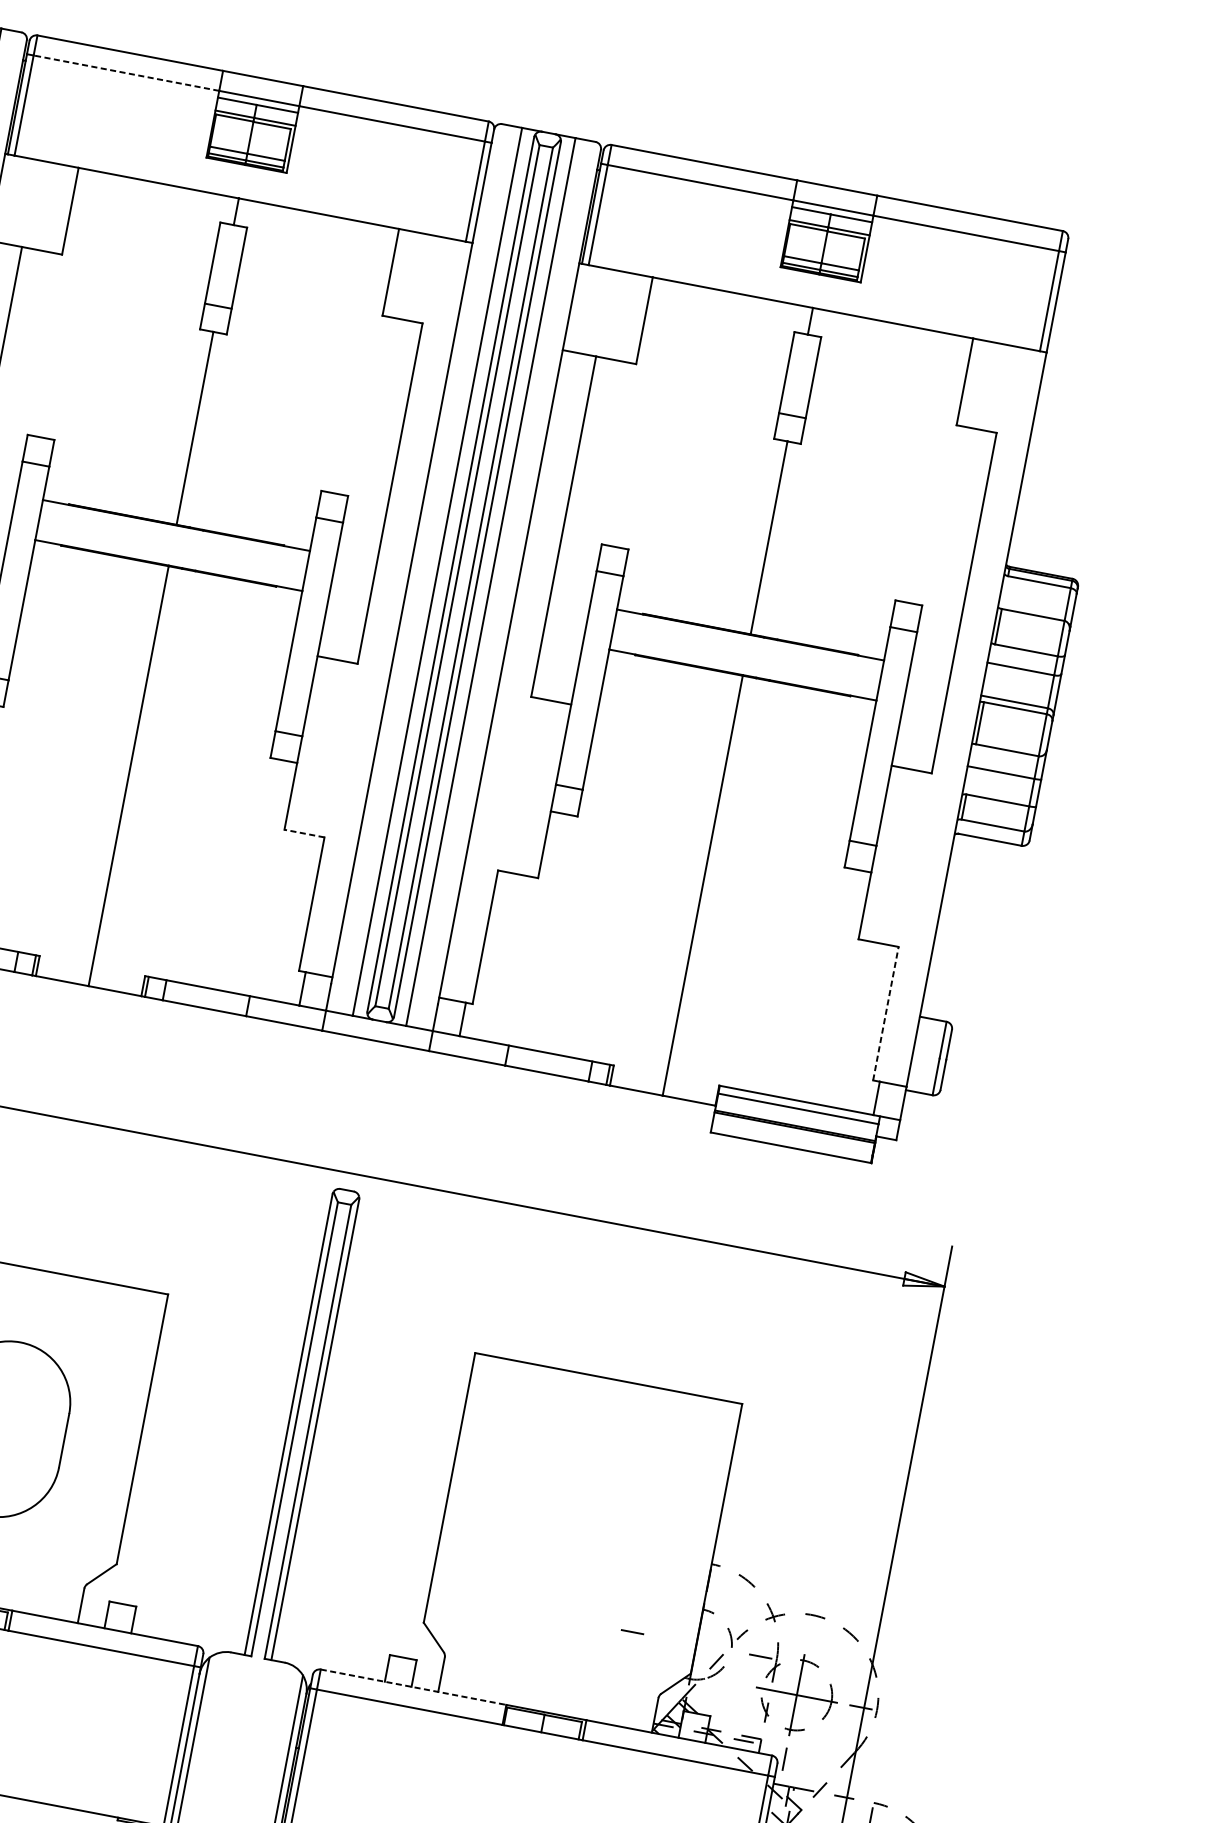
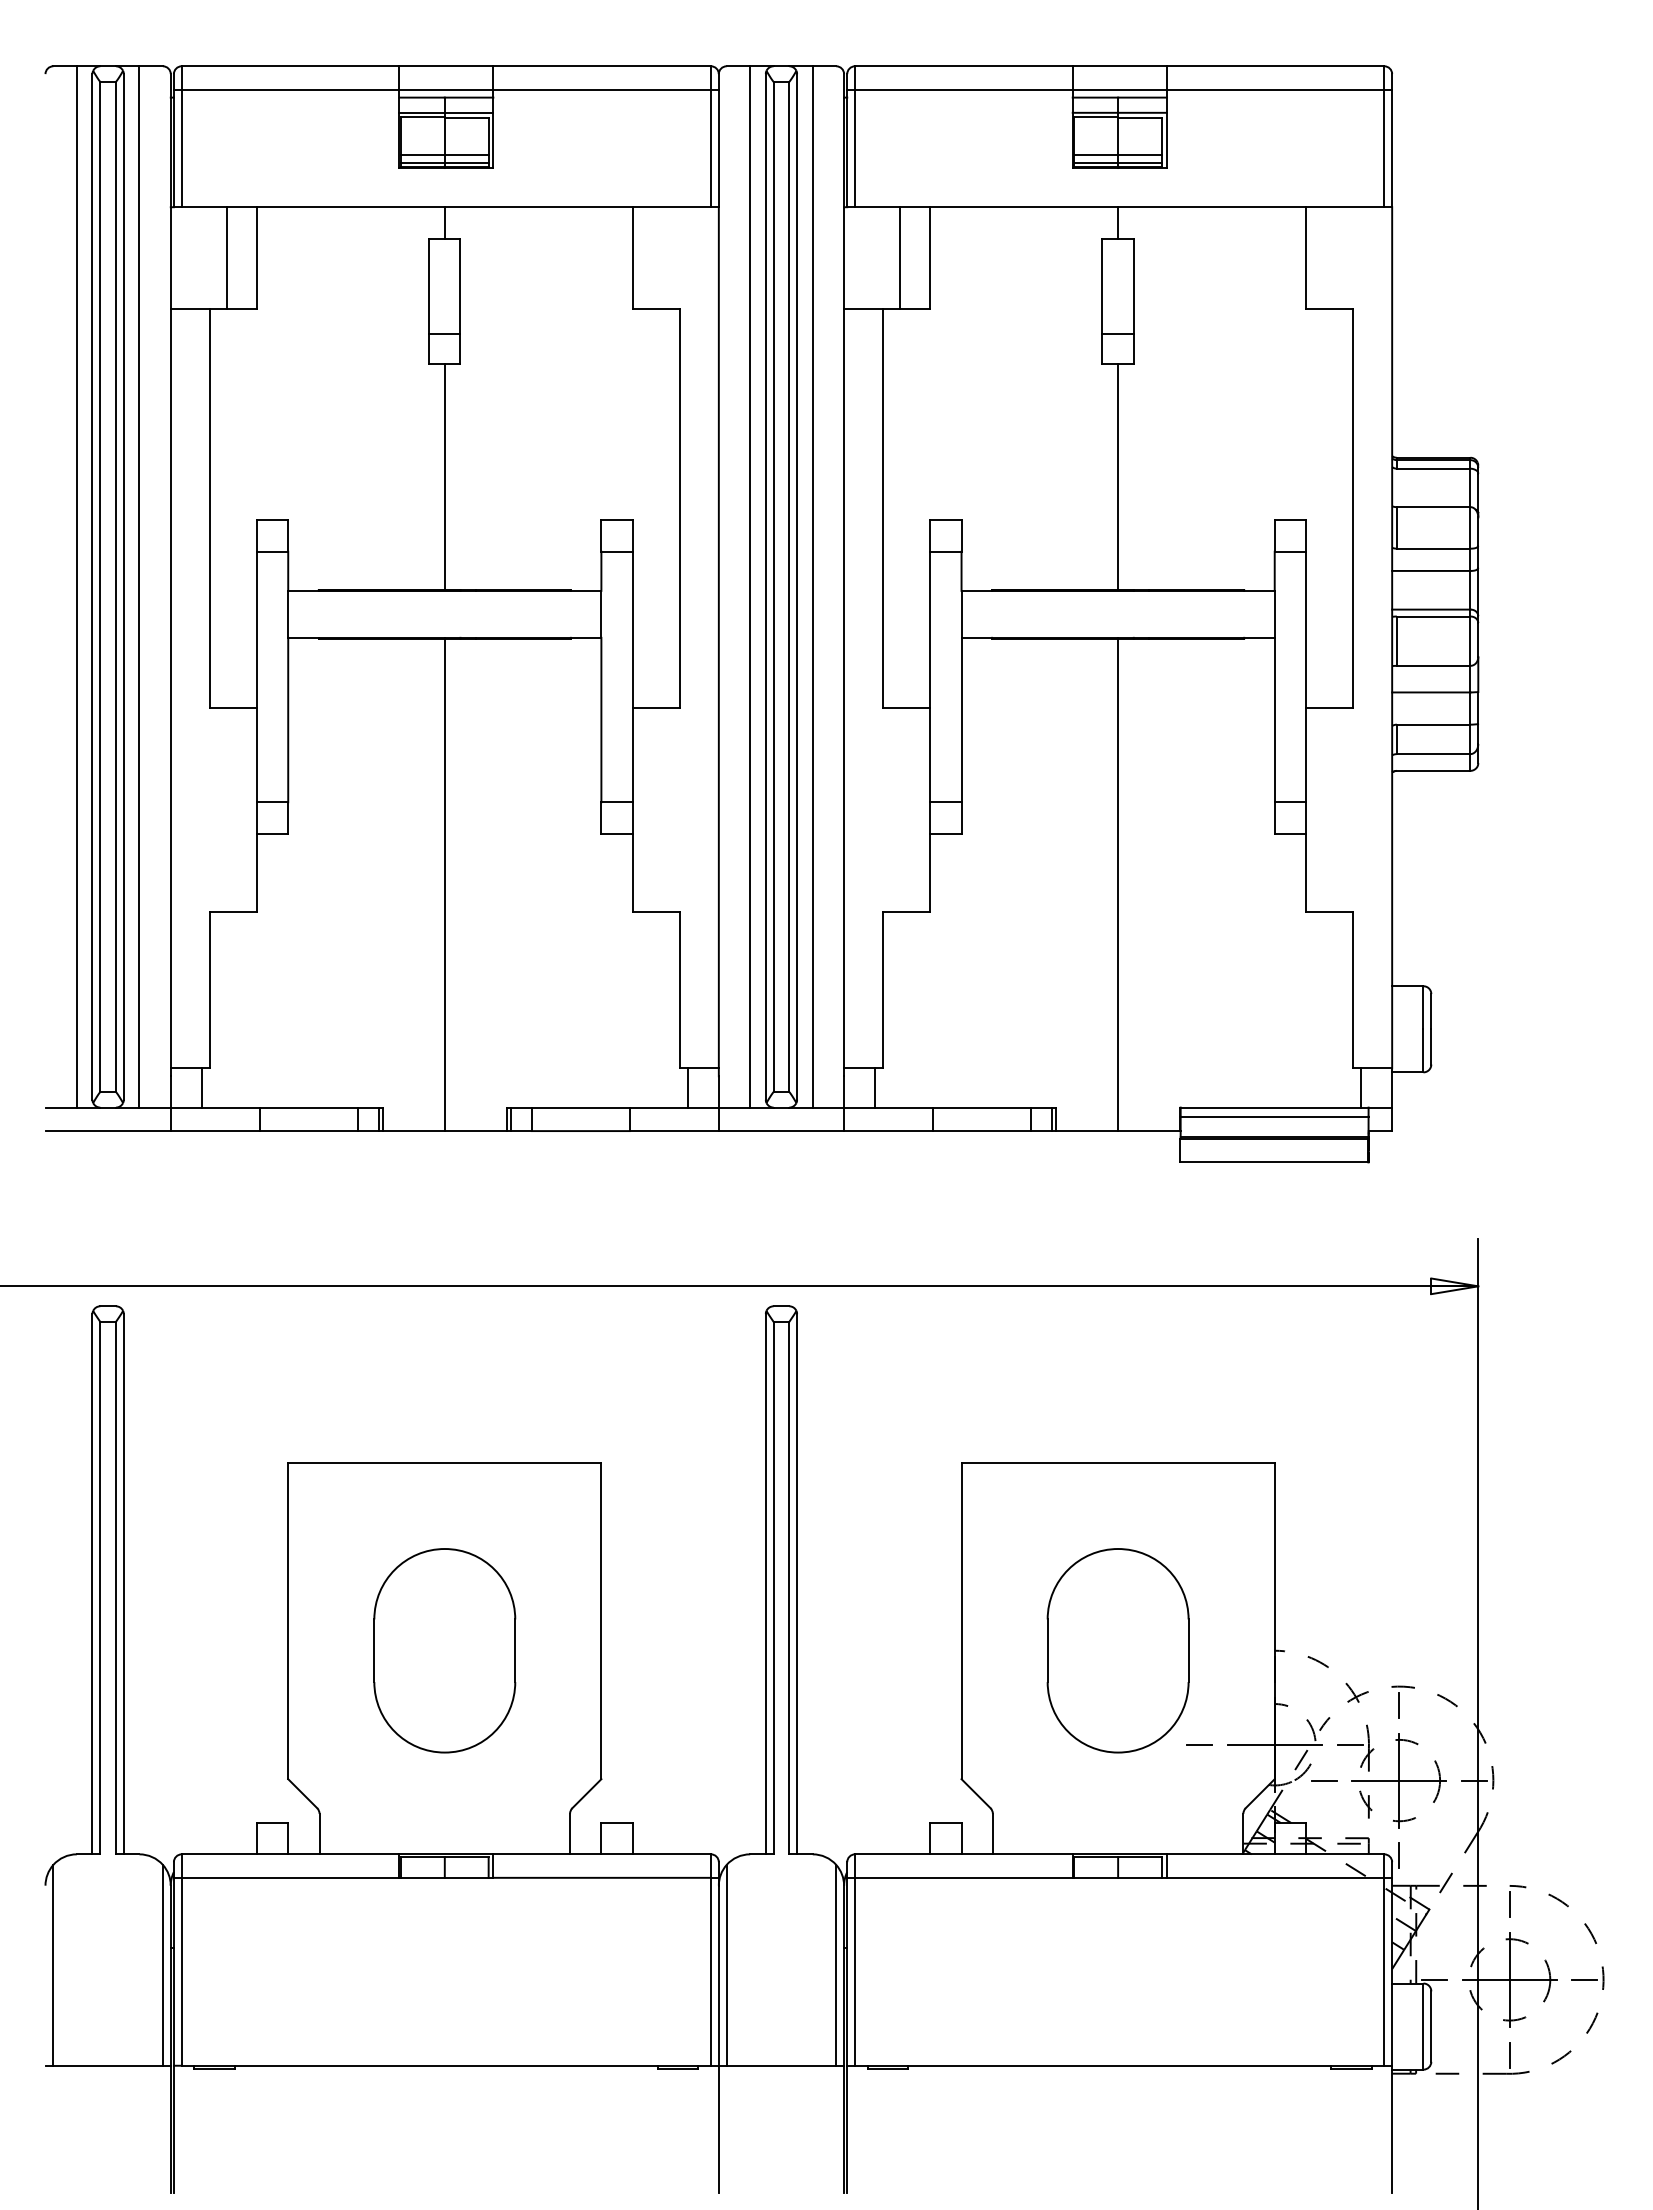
line: (126, 72) -> (290, 89), dashed -> solid
line: (45, 206) -> (227, 258), added
line: (619, 316) -> (900, 258), added
line: (303, 833) -> (655, 911), dashed -> solid
line: (886, 1013) -> (1353, 989), dashed -> solid
part: (577, 1538) -> (1117, 1650), added
line: (809, 1630) -> (1399, 1704), added
line: (696, 1644) -> (1274, 1744), added
line: (732, 1682) -> (1323, 1780), added
line: (413, 1687) -> (963, 1854), dashed -> solid

